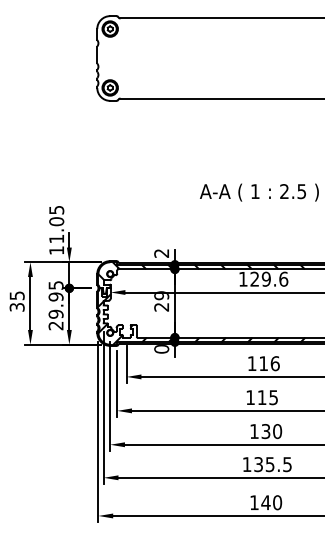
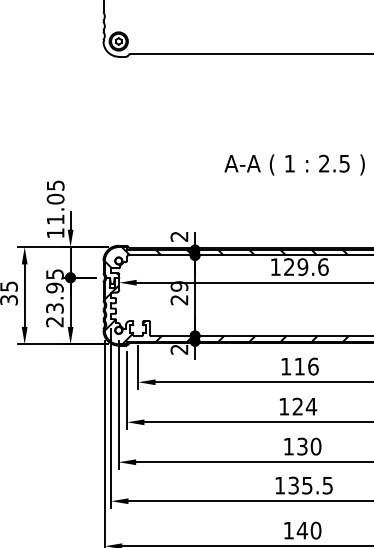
text: (55, 313) -> (54, 307), 29.95 -> 23.95
text: (161, 349) -> (179, 349), 0 -> 2
text: (267, 397) -> (304, 406), 115 -> 124

